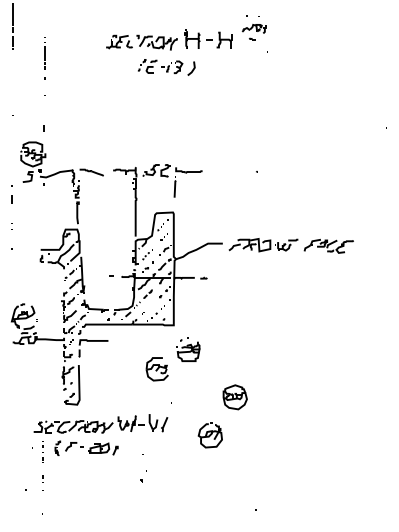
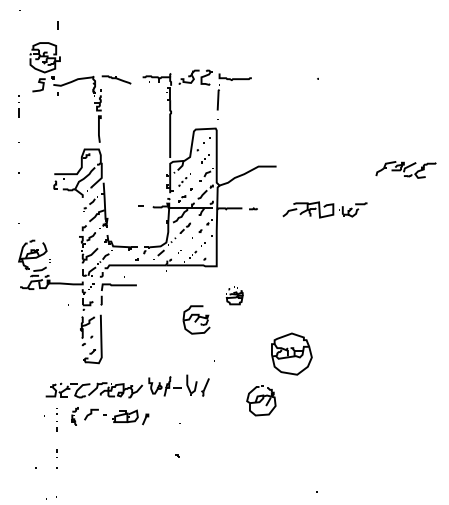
part: (263, 245) -> (324, 210), moved
part: (188, 349) -> (234, 295), size x0.6
part: (234, 397) -> (290, 354), size x1.4

